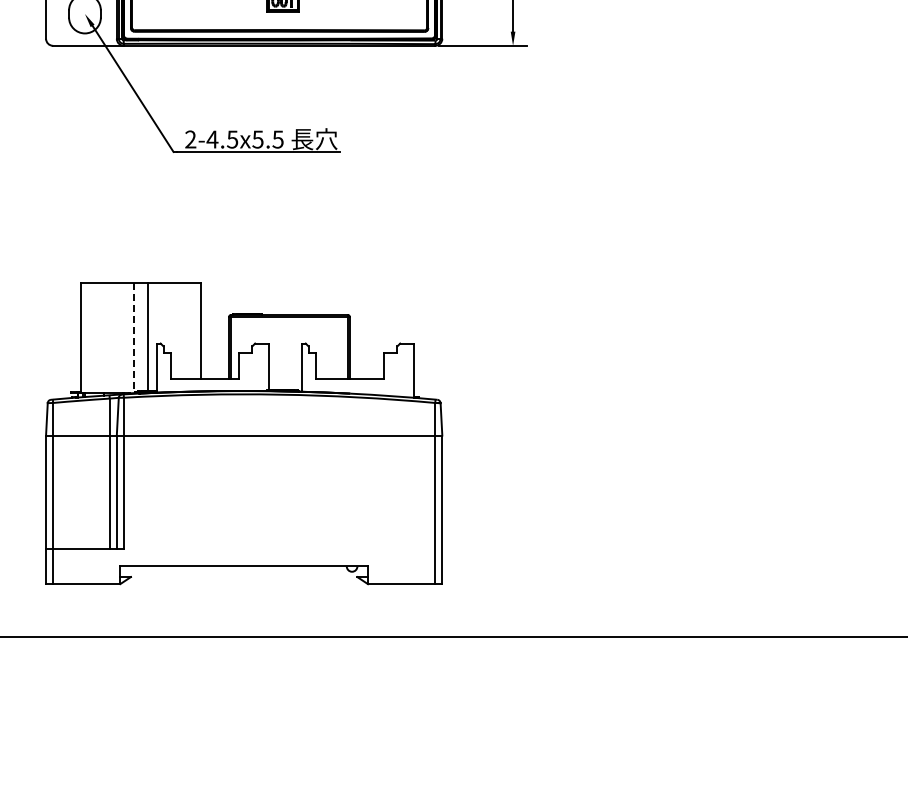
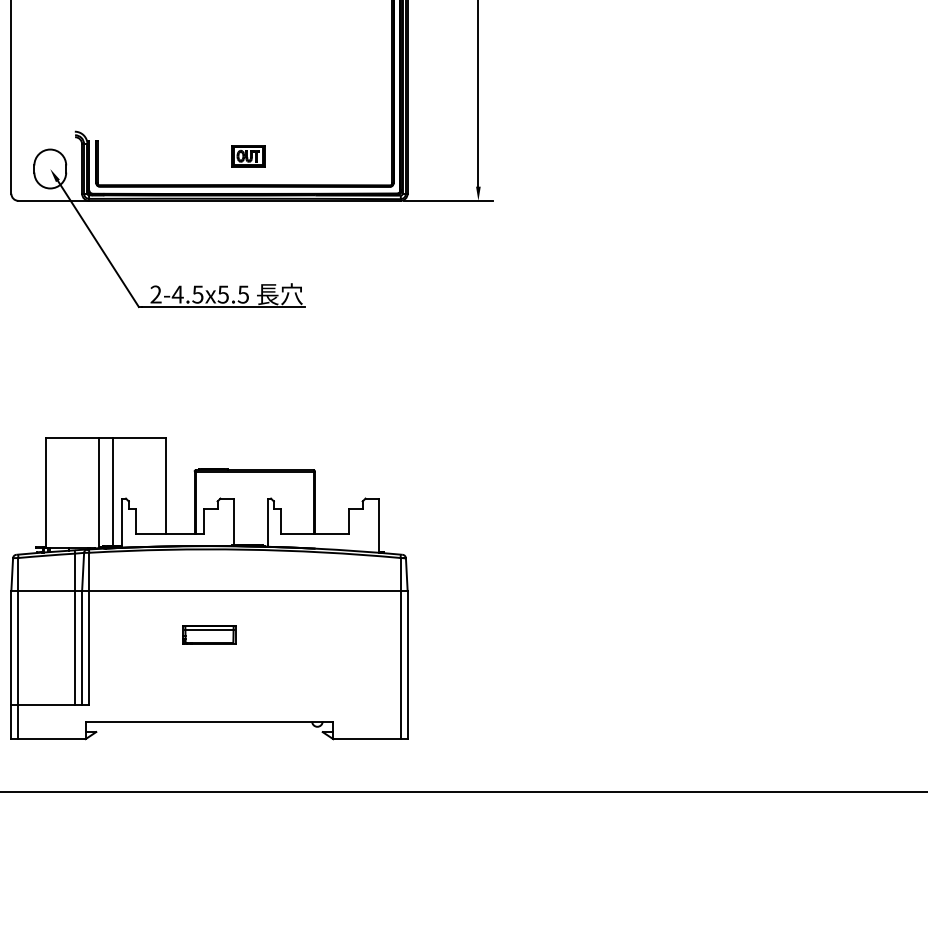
line: (134, 338) -> (99, 493), dashed -> solid
part: (244, 479) -> (209, 634), added

